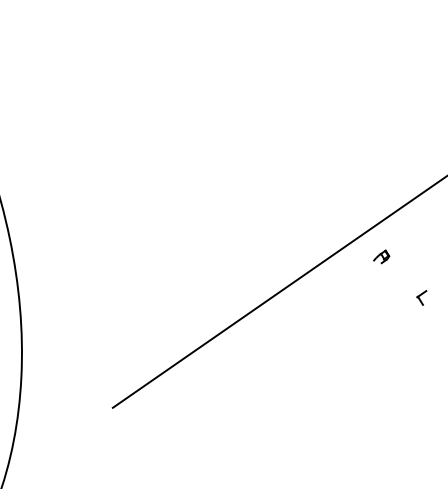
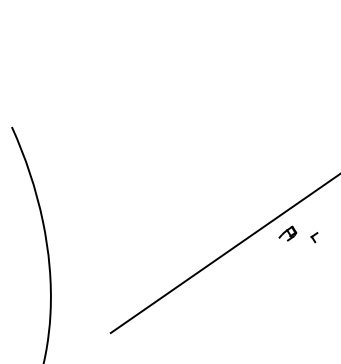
part: (380, 256) -> (287, 233), size x1.67
part: (421, 297) -> (314, 237), moved

